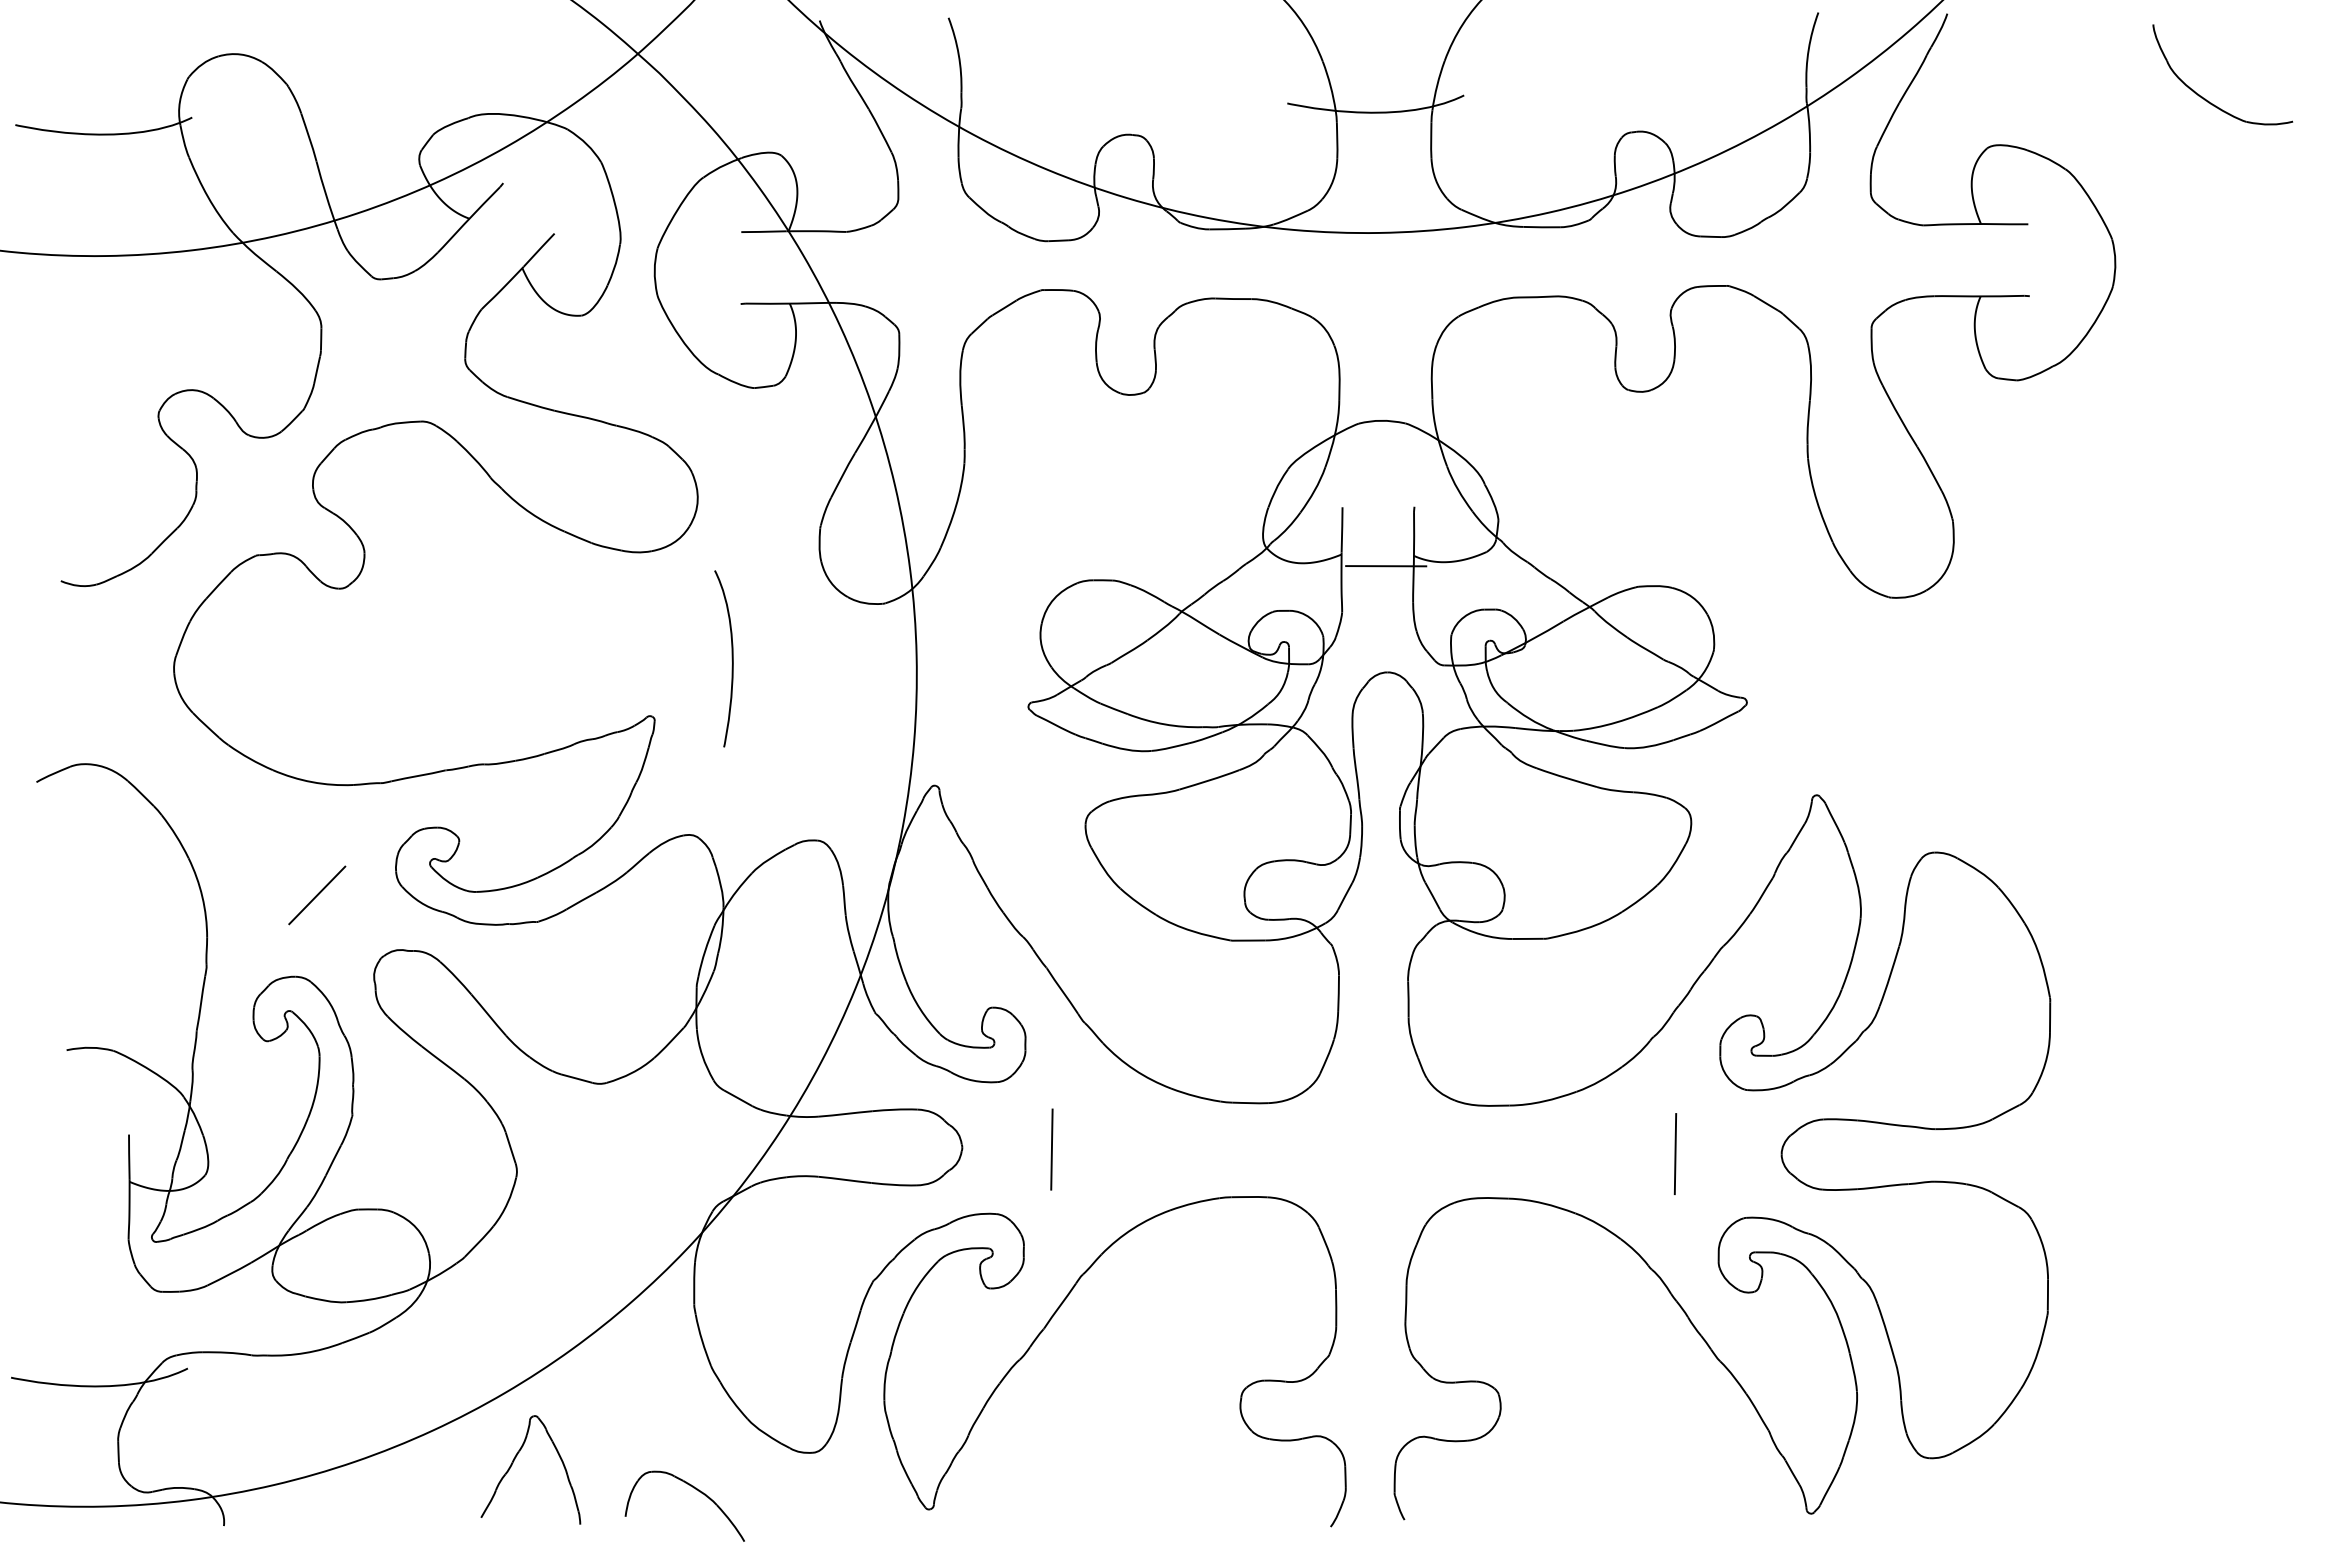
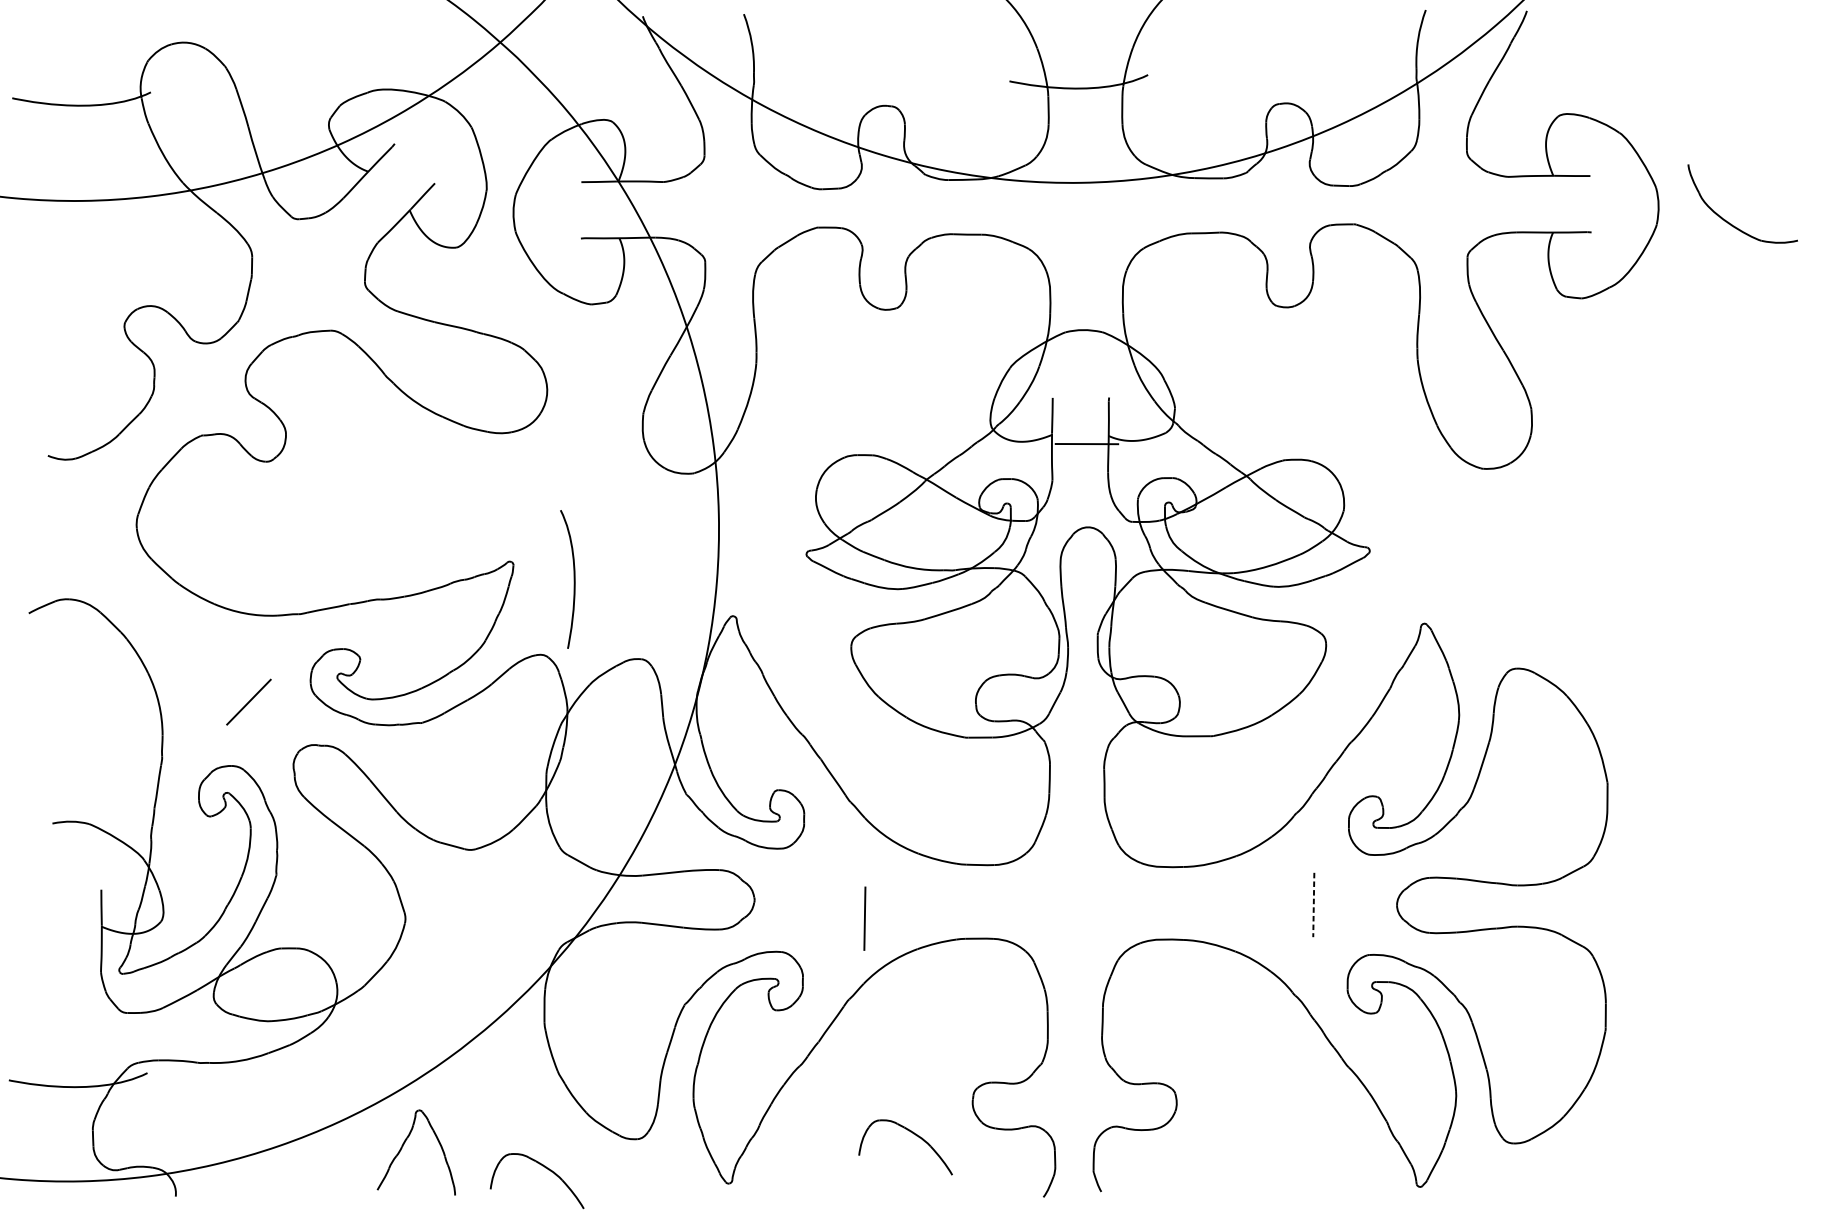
part: (2205, 98) -> (1729, 222), moved
curve: (731, 658) -> (573, 579), moved
line: (1051, 1149) -> (864, 918), moved
line: (1675, 1154) -> (1313, 905), solid -> dashed
part: (1166, 1447) -> (914, 1135), added

